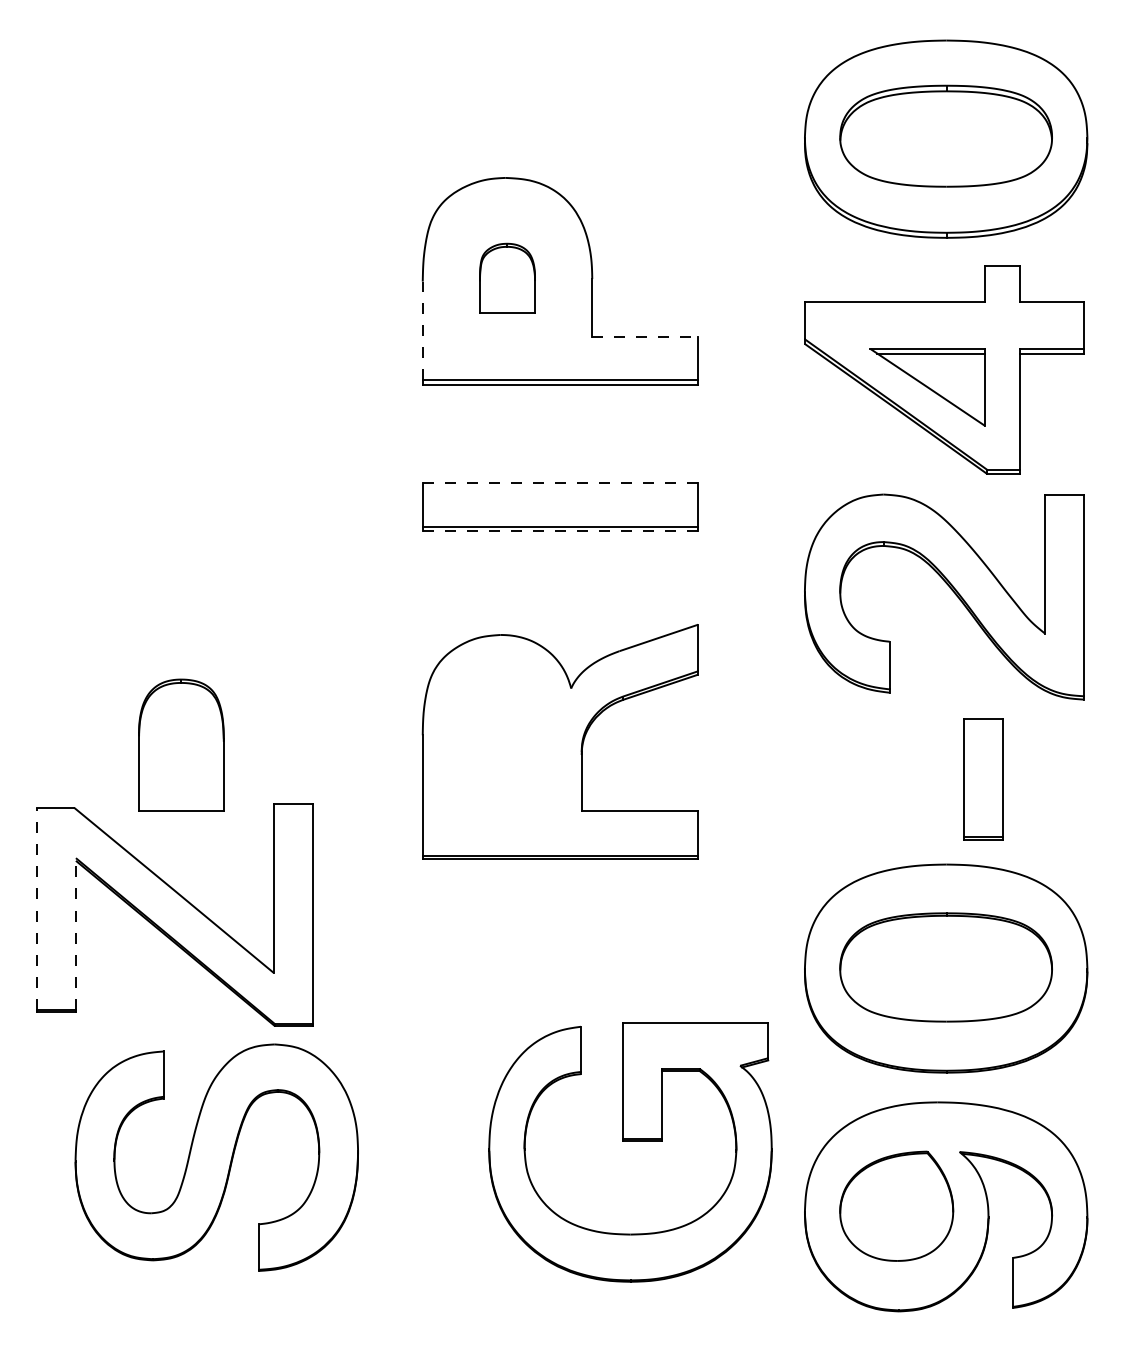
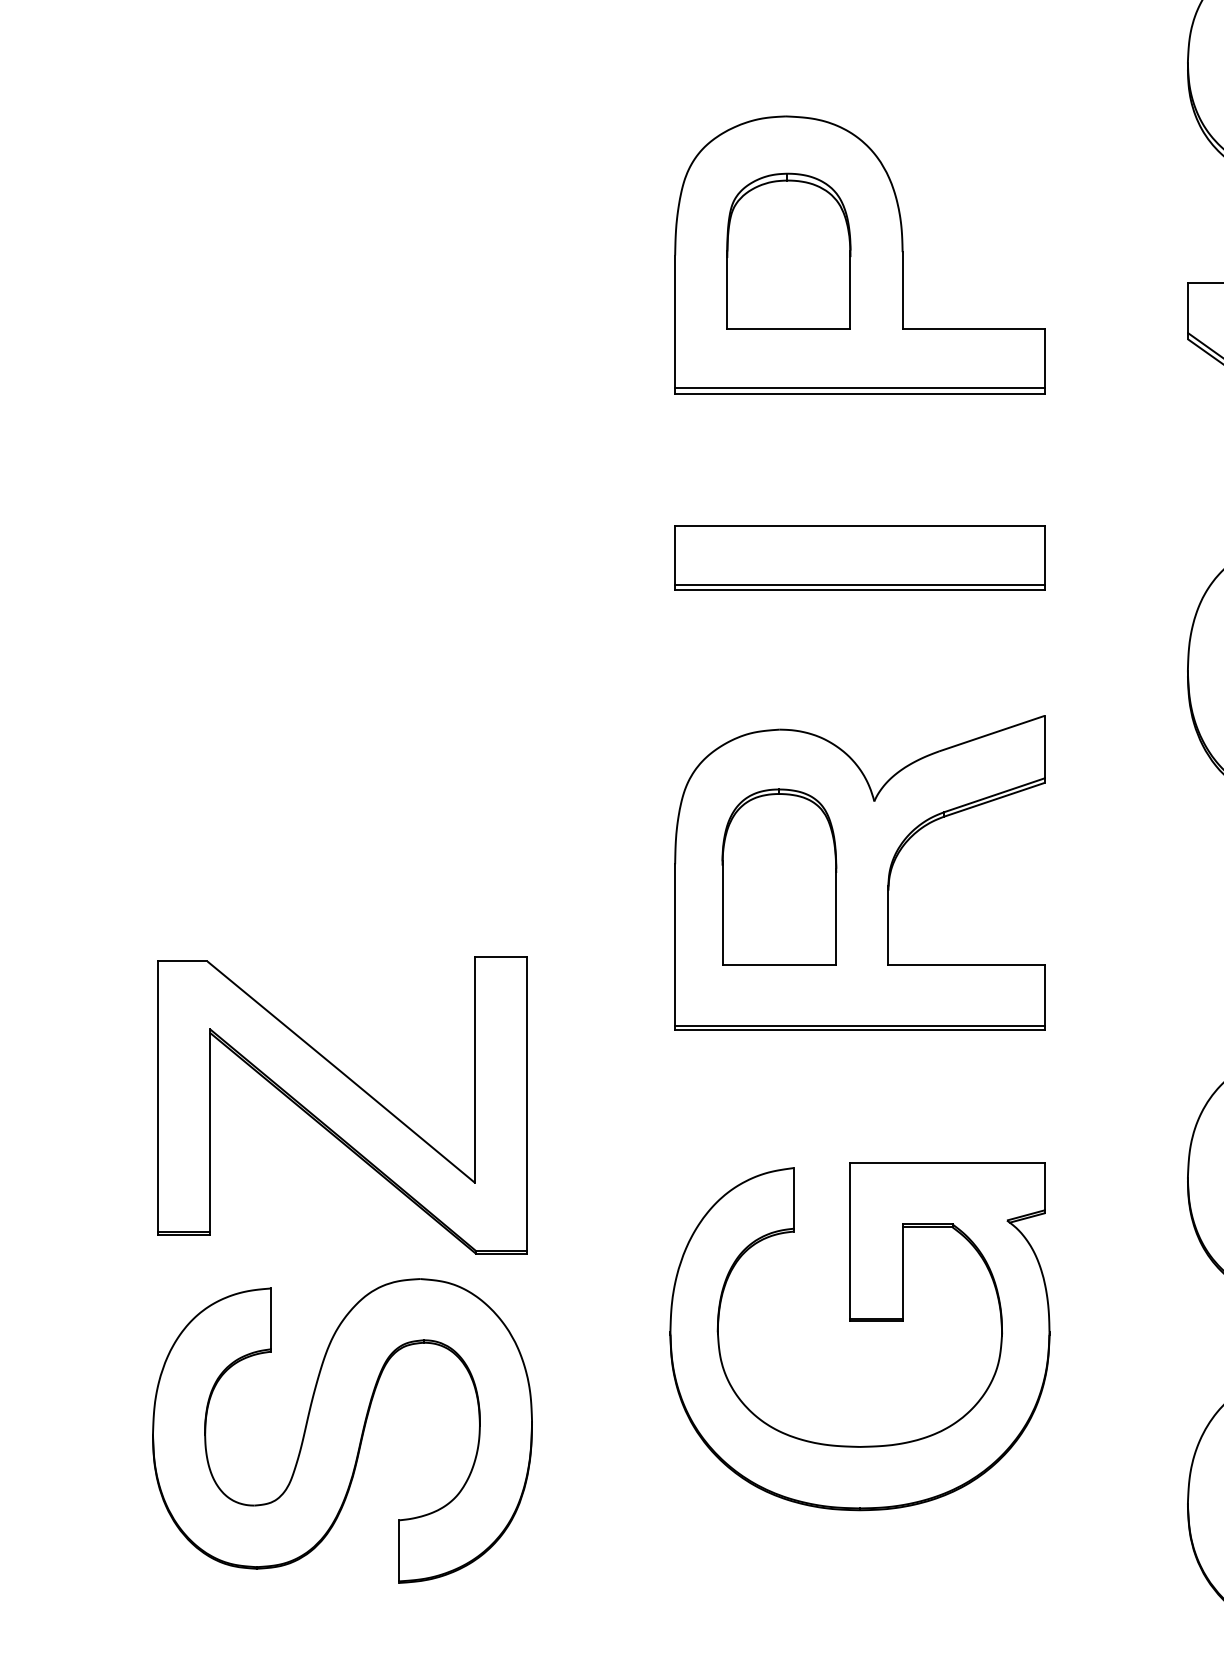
part: (507, 278) -> (788, 251), size x1.67
line: (422, 330) -> (674, 321), dashed -> solid
line: (645, 336) -> (974, 329), dashed -> solid
line: (560, 483) -> (859, 526), dashed -> solid
line: (560, 531) -> (859, 590), dashed -> solid
part: (181, 744) -> (779, 876), moved
line: (37, 908) -> (158, 1096), dashed -> solid
line: (75, 933) -> (209, 1130), dashed -> solid
part: (630, 1141) -> (859, 1322), moved
part: (216, 1157) -> (342, 1430), moved

